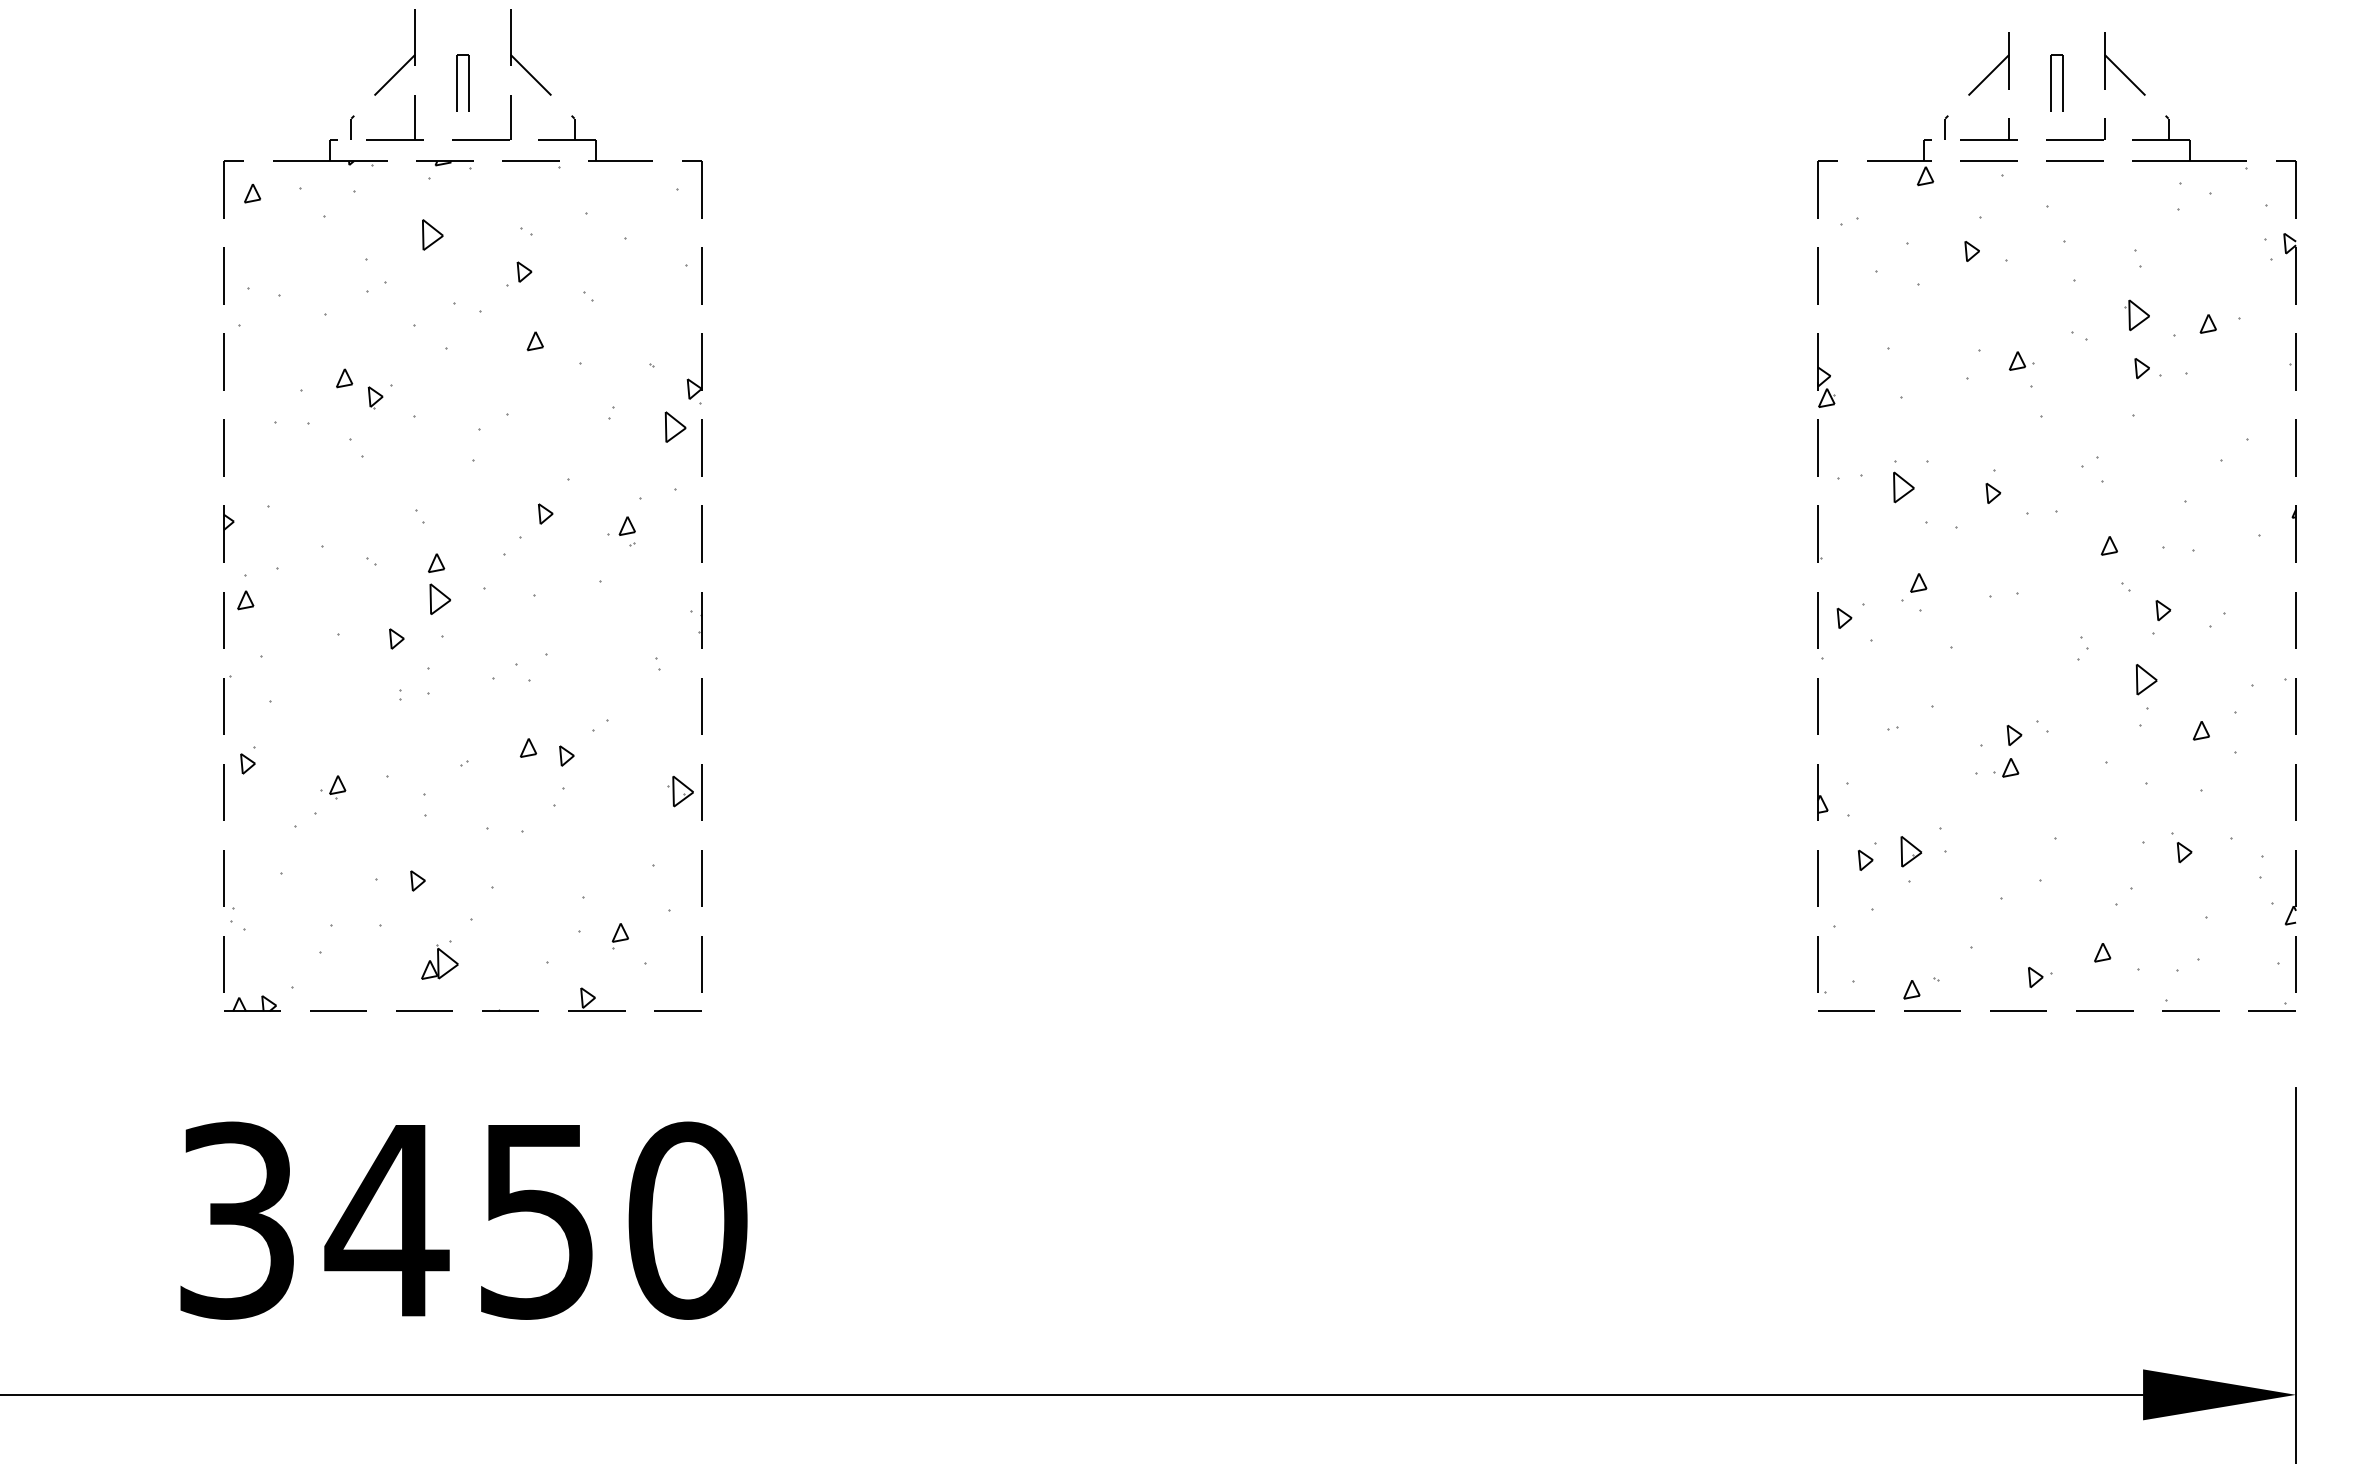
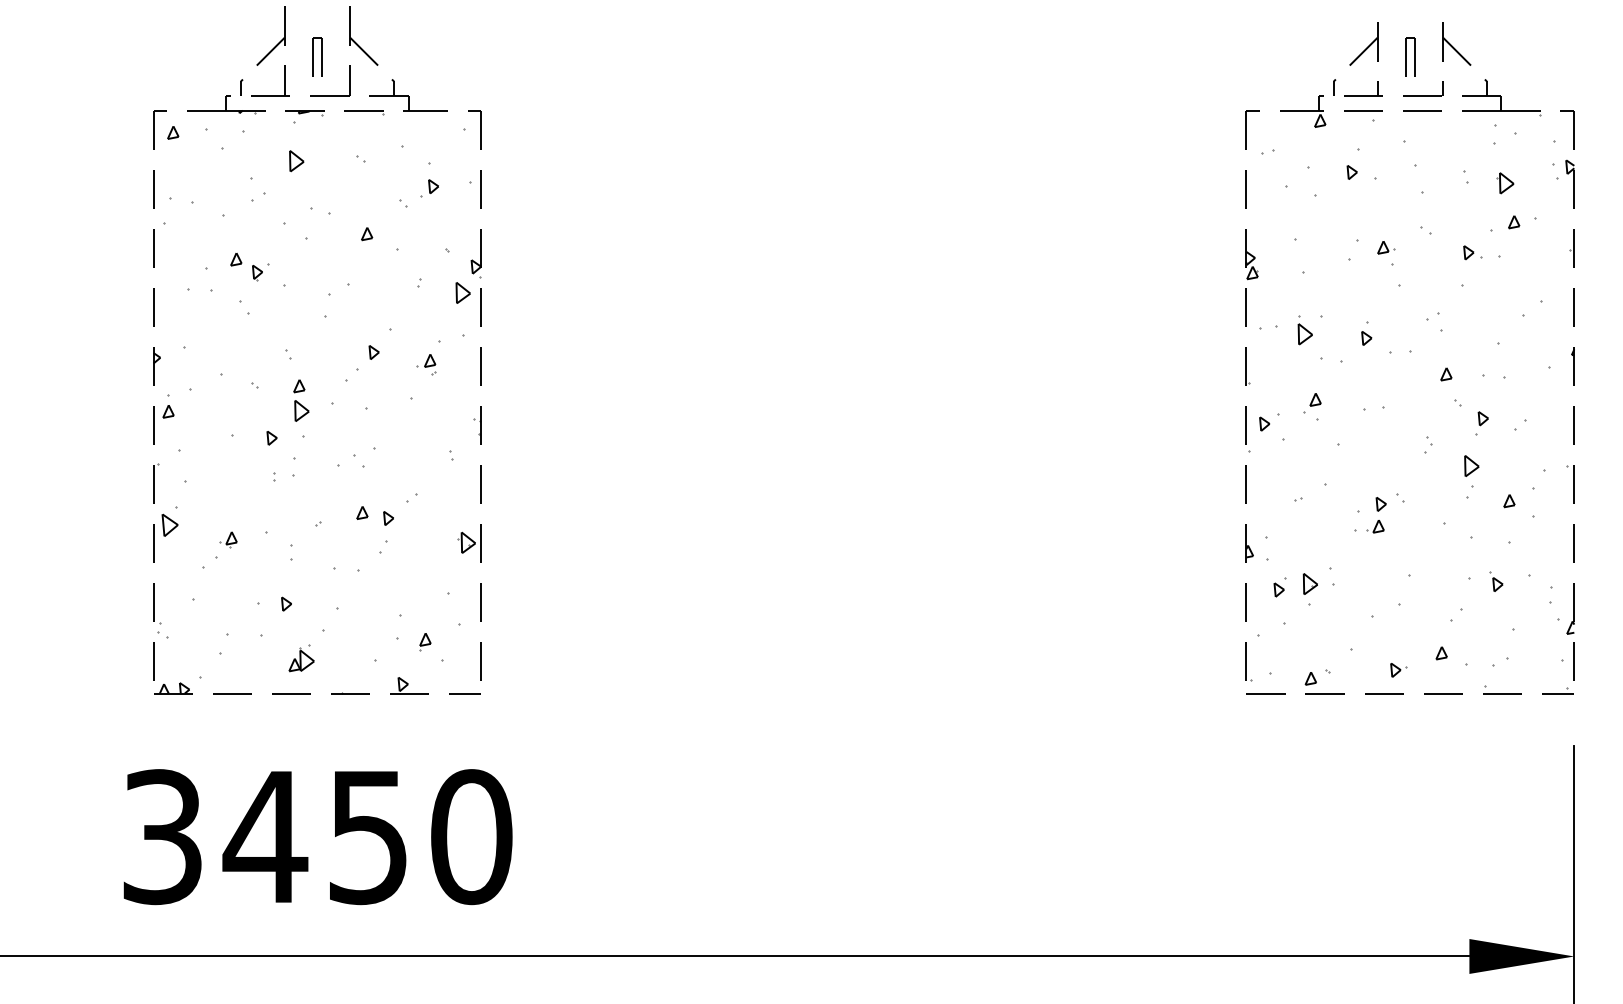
part: (518, 274) -> (429, 188), moved
part: (2137, 315) -> (1505, 183), moved
part: (247, 760) -> (169, 521), size x1.6

